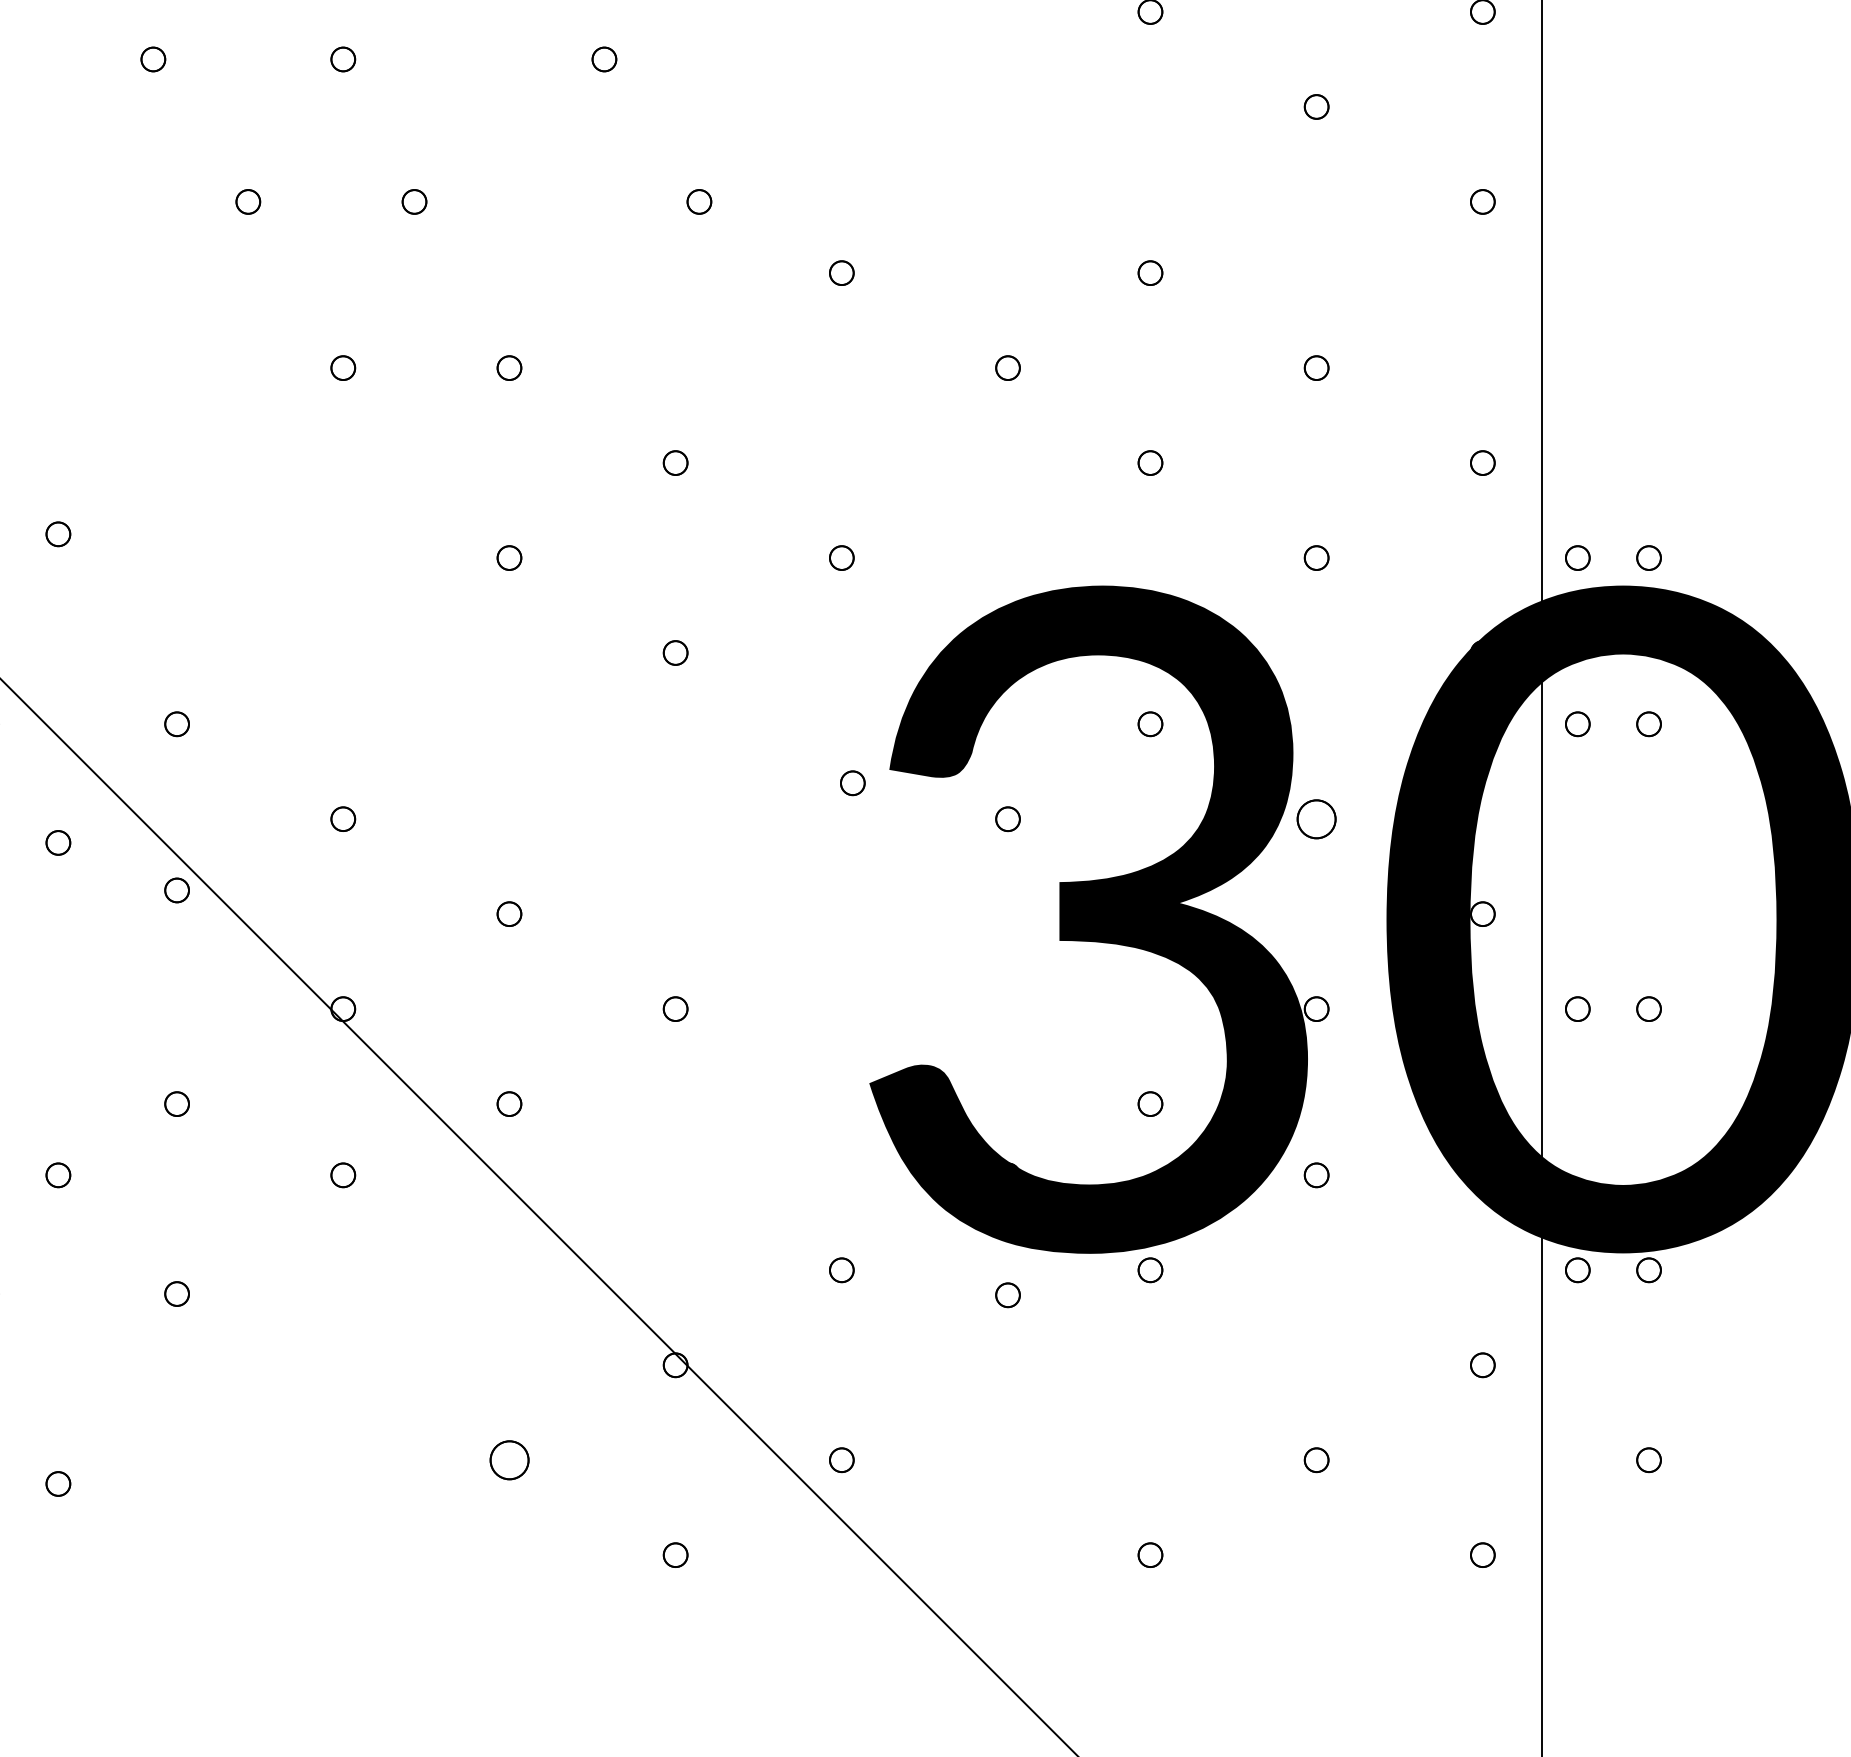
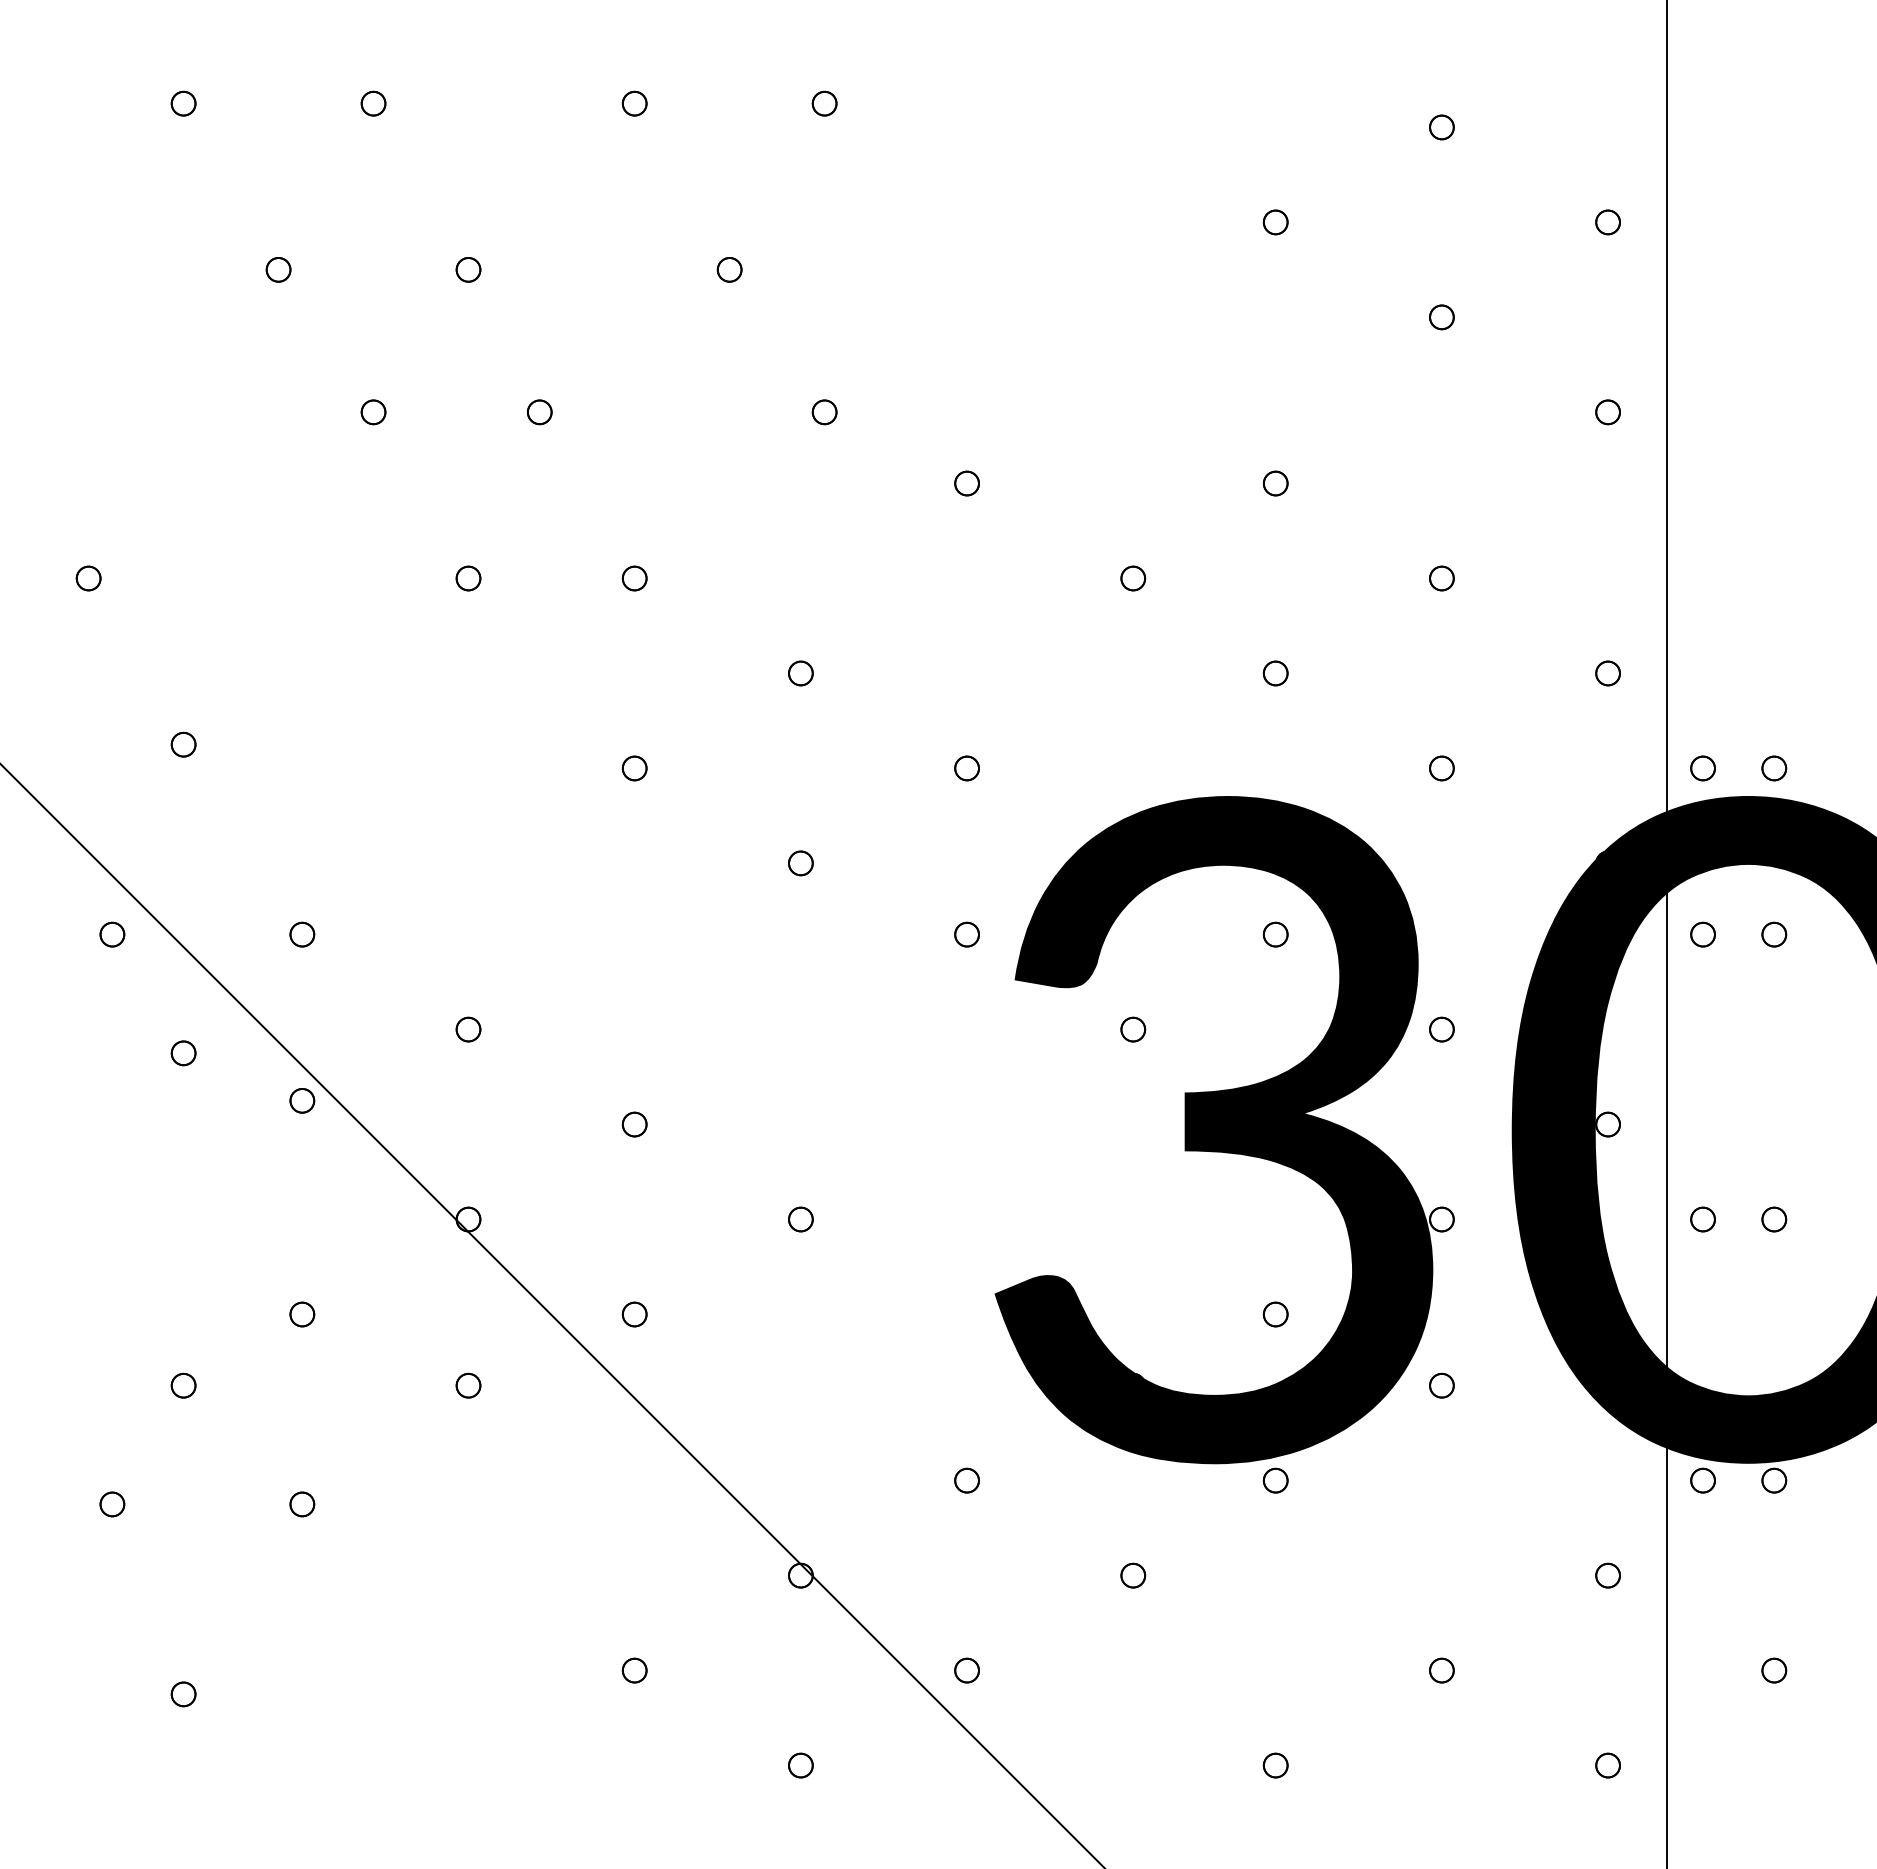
part: (852, 783) -> (966, 934), moved
part: (1316, 819) -> (1441, 1029), size x0.62
part: (1008, 1295) -> (1133, 1575), moved
part: (509, 1460) -> (634, 1670), size x0.62

